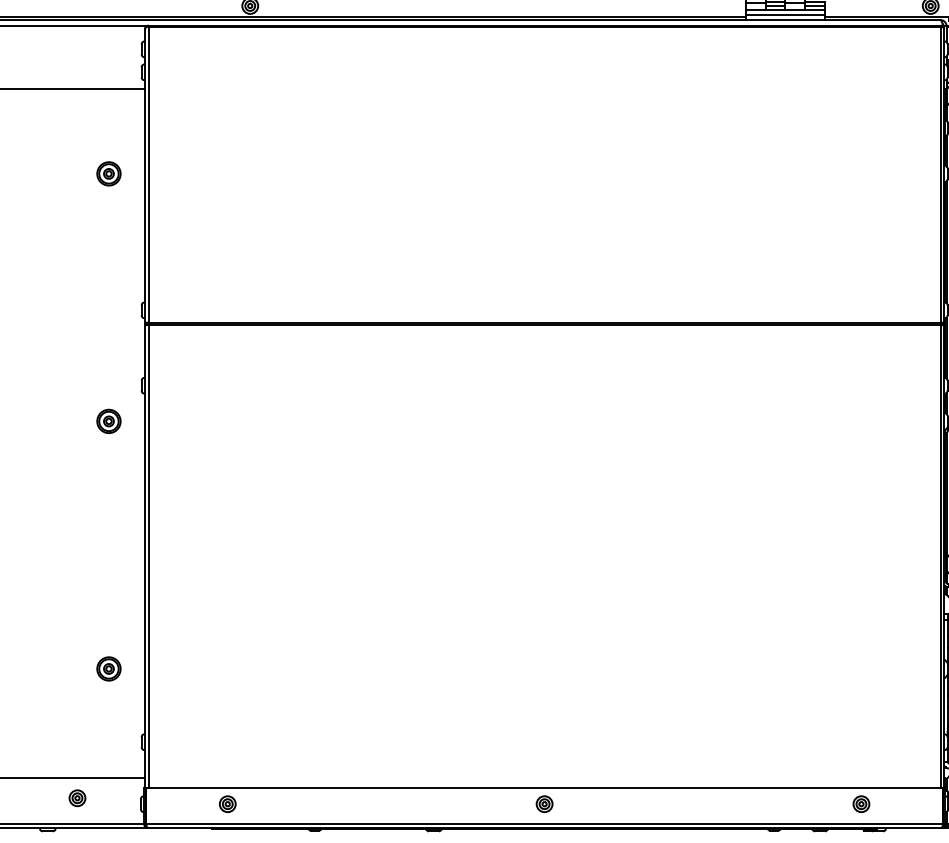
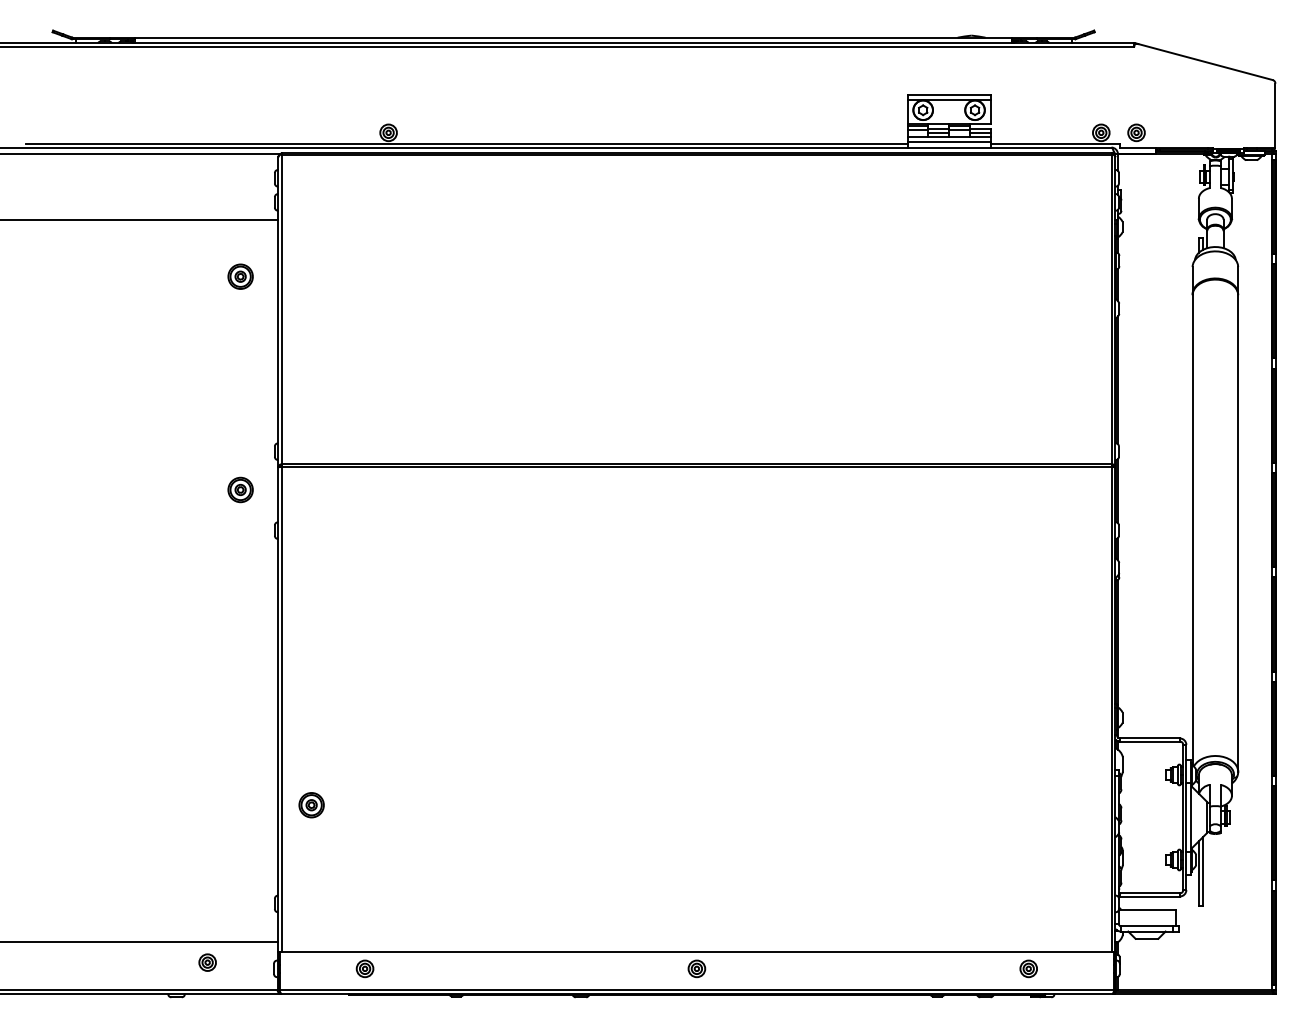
part: (108, 173) -> (240, 276), moved
part: (108, 420) -> (240, 489), moved
part: (108, 669) -> (311, 805), moved

